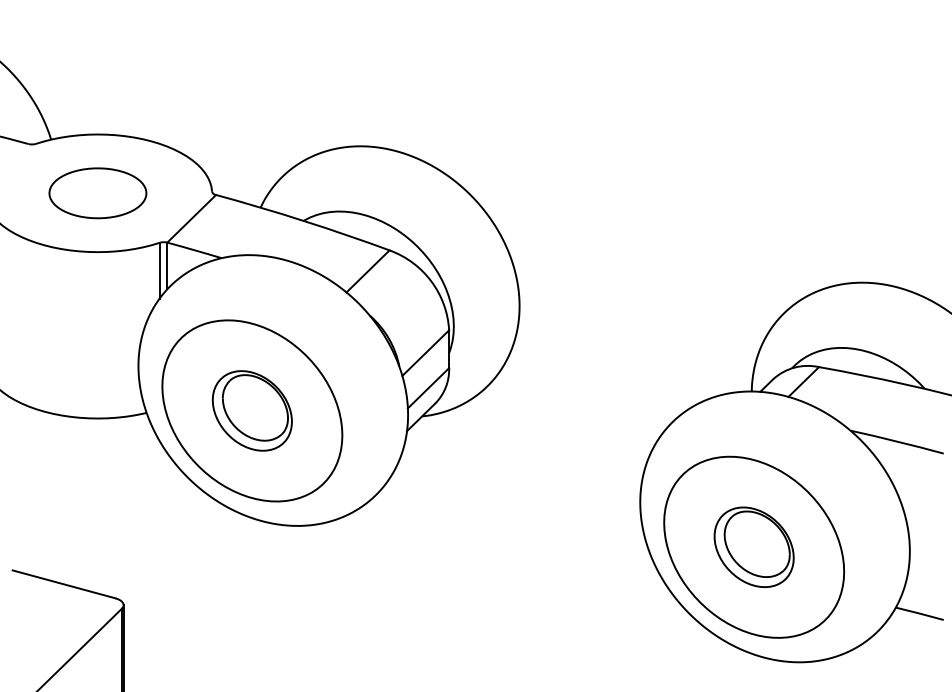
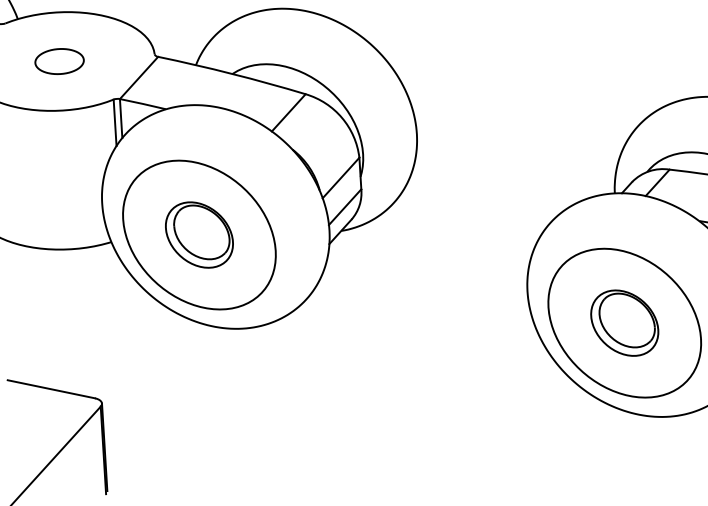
part: (97, 193) -> (59, 61), size x0.6

